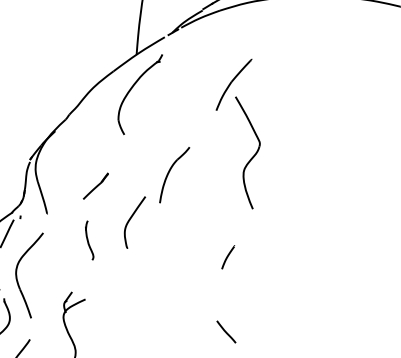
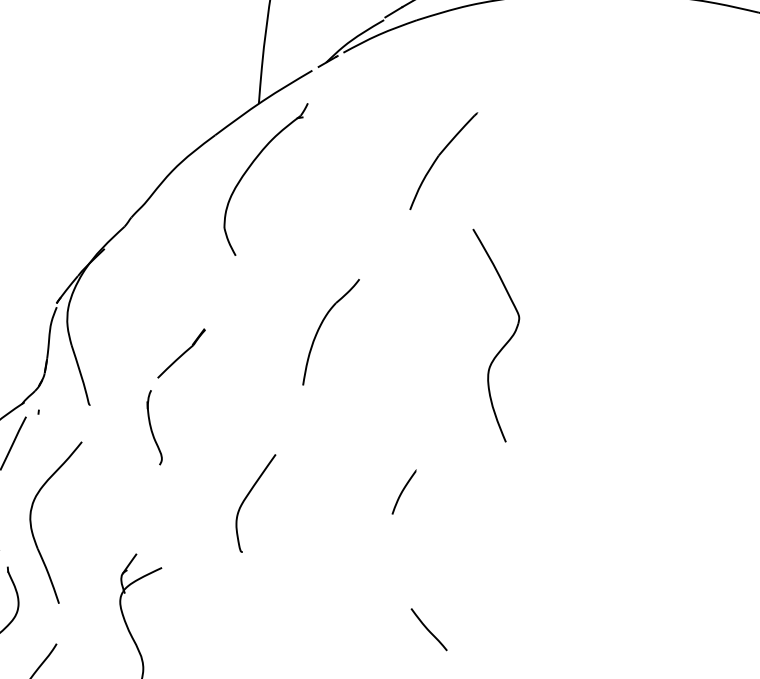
part: (252, 156) -> (505, 342), moved
curve: (130, 220) -> (247, 499), moved
part: (89, 240) -> (154, 427), moved
curve: (228, 257) -> (404, 492), moved

